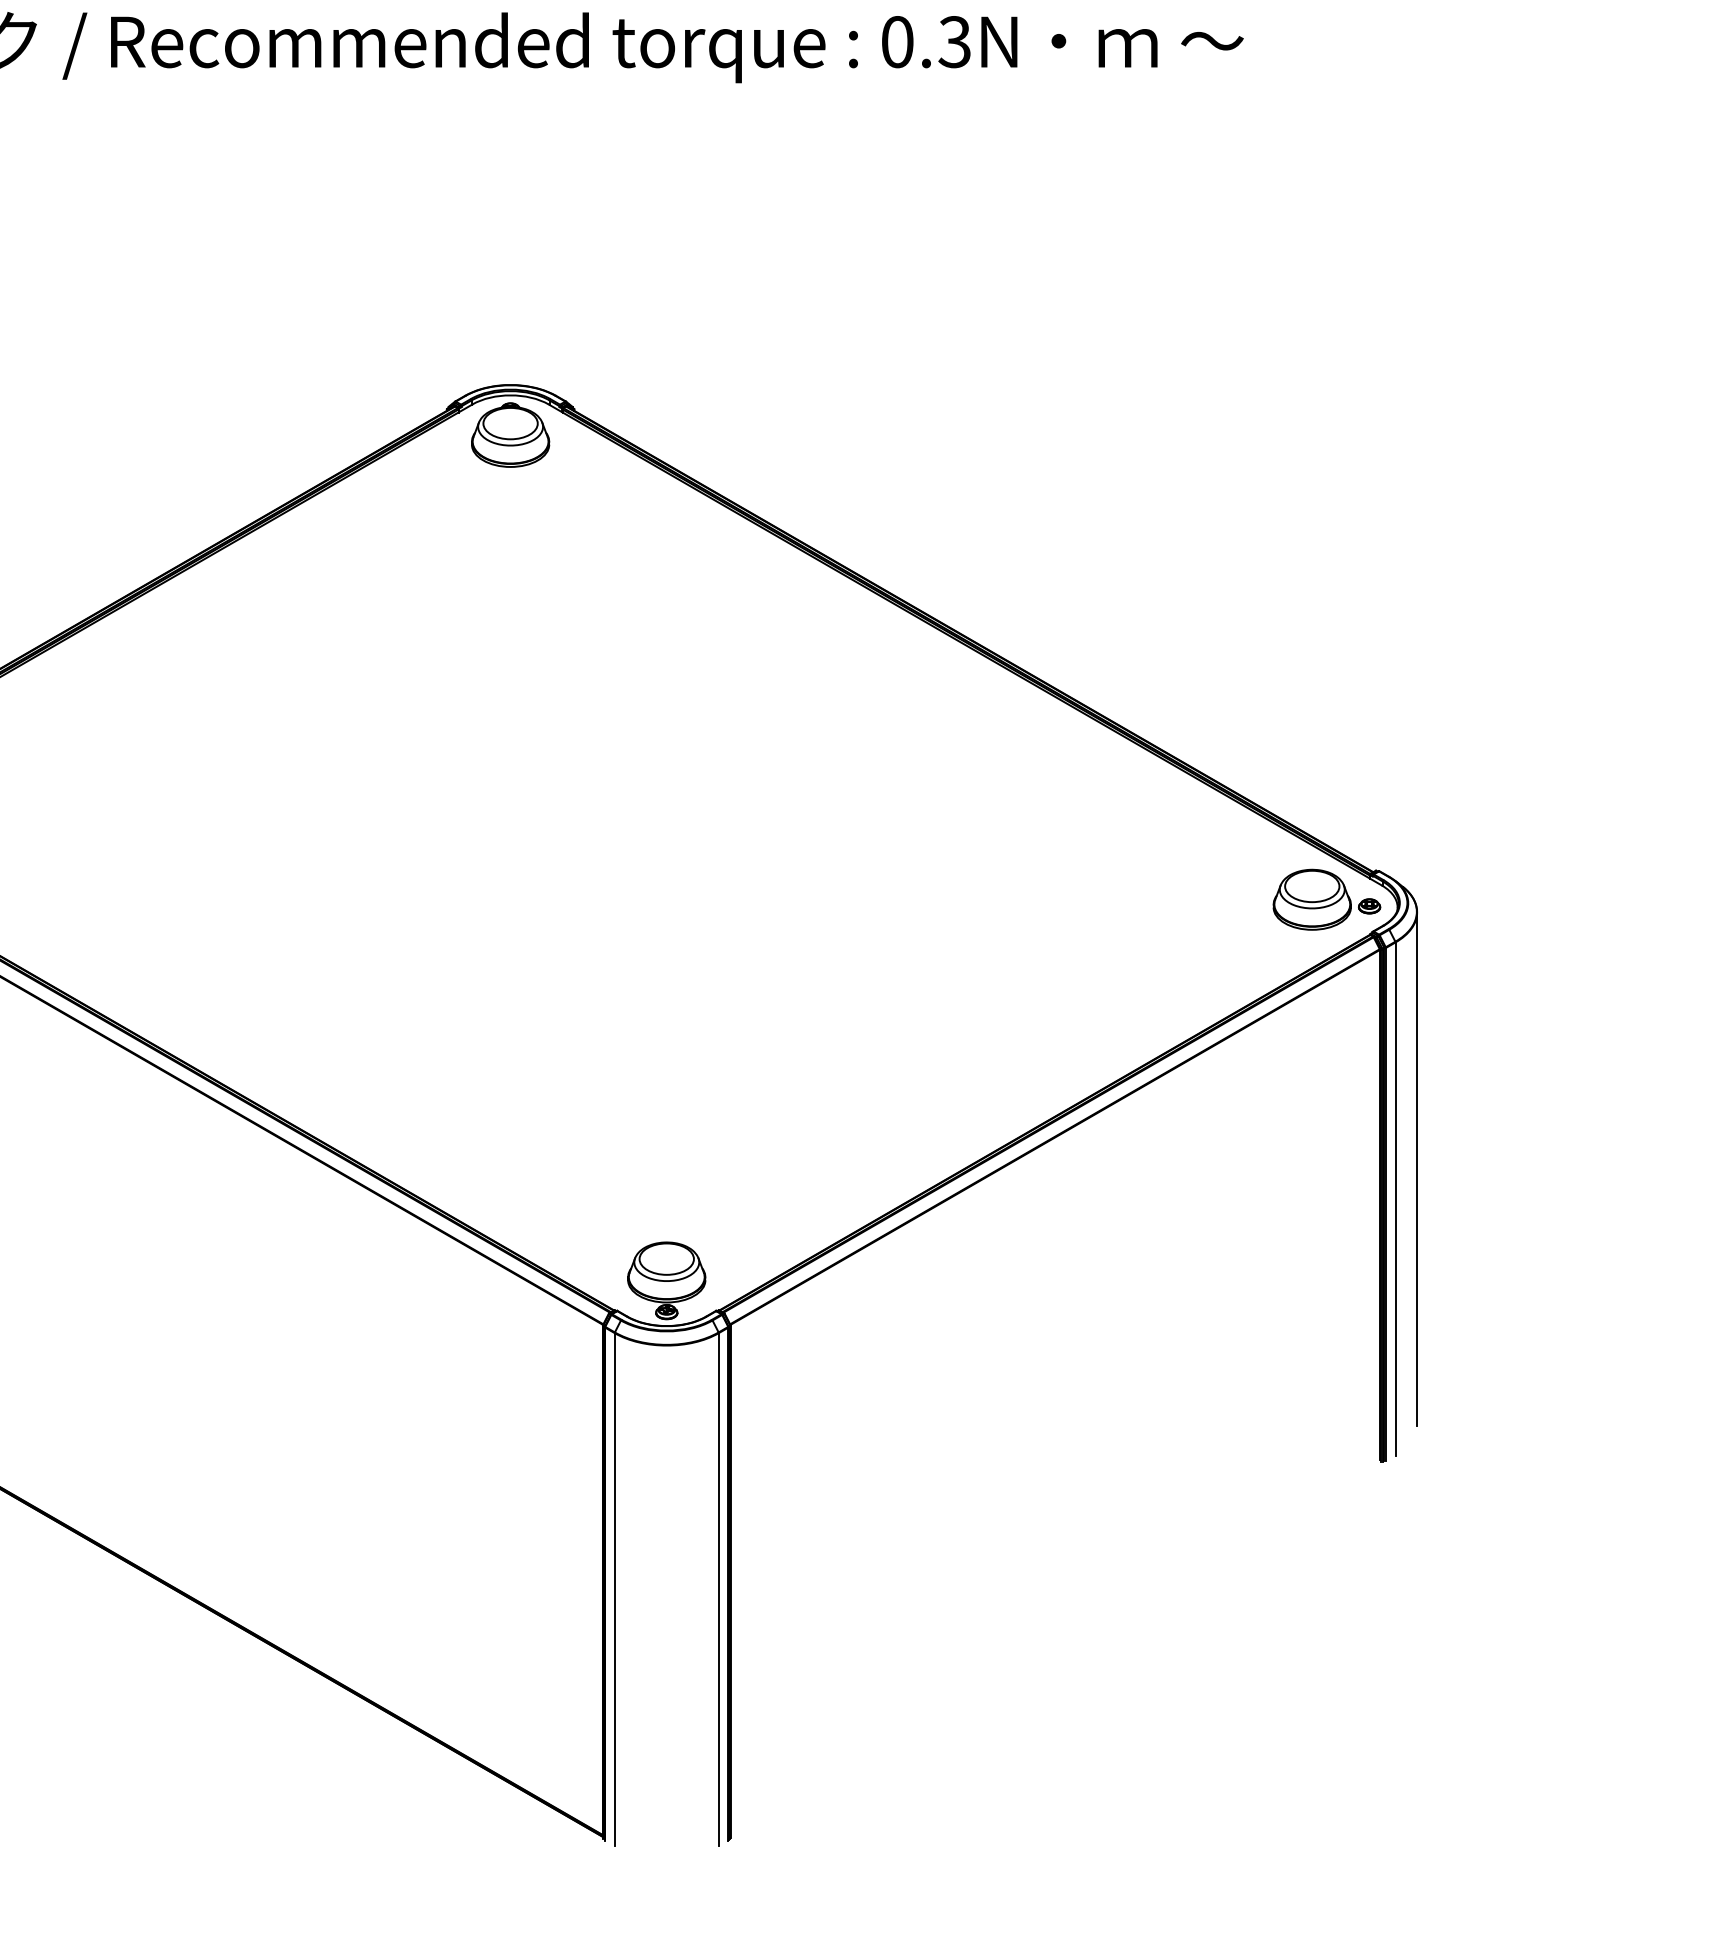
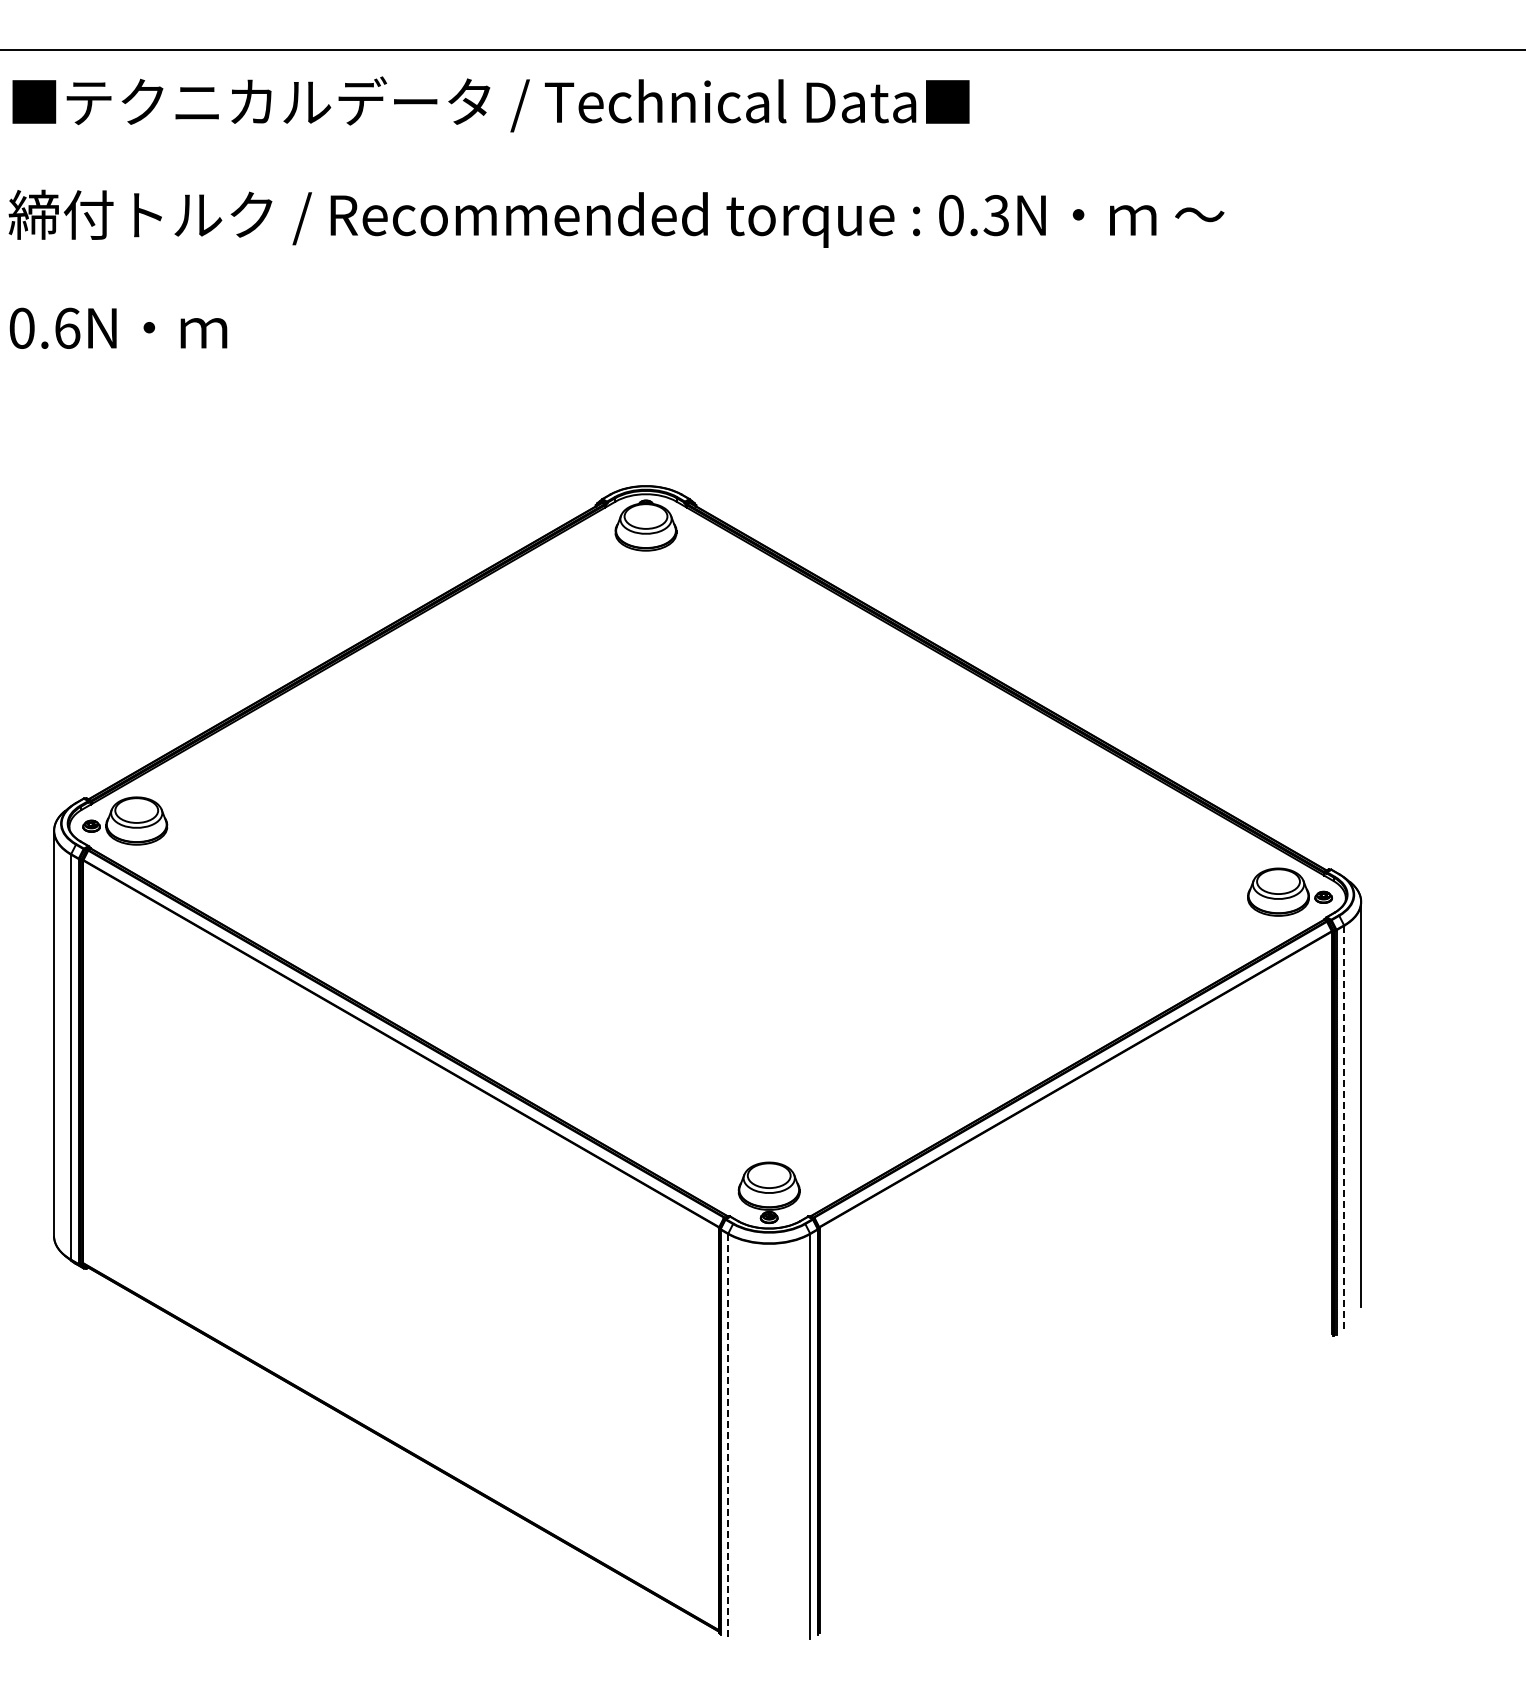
line: (1395, 1199) -> (1344, 1128), solid -> dashed
line: (615, 1590) -> (728, 1437), solid -> dashed

